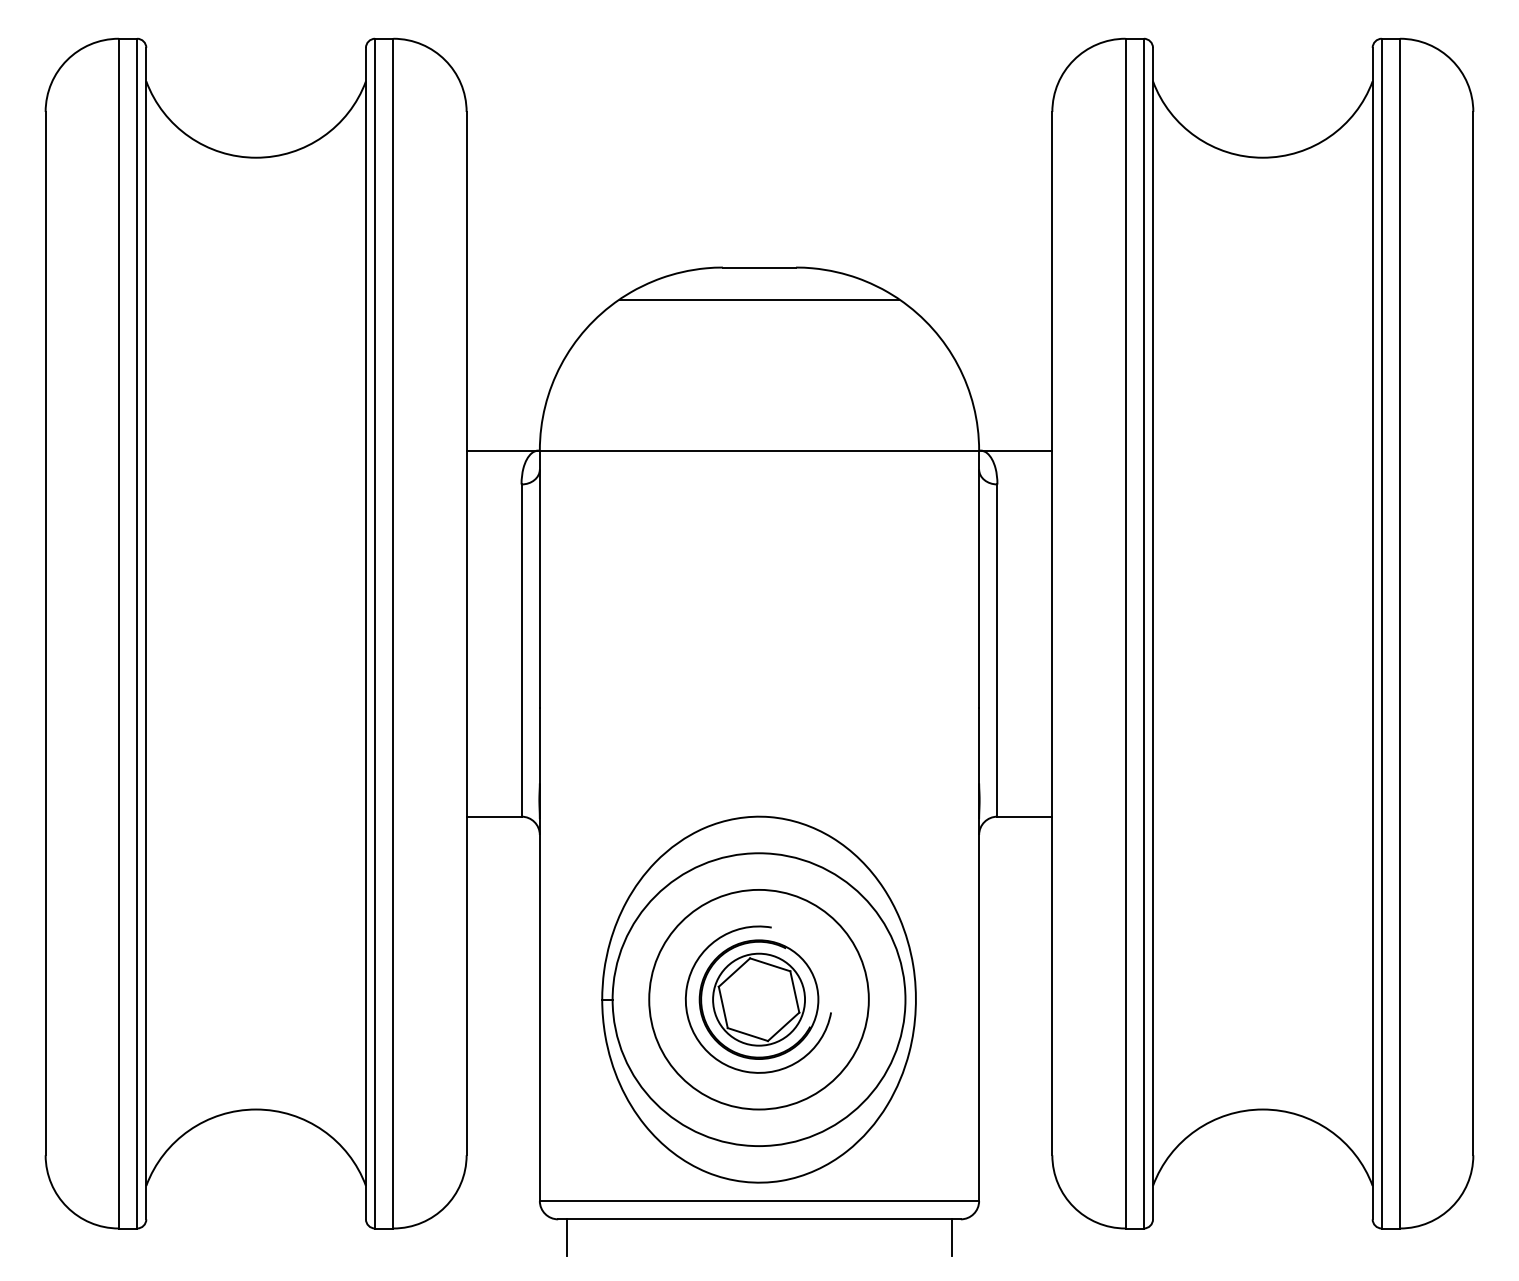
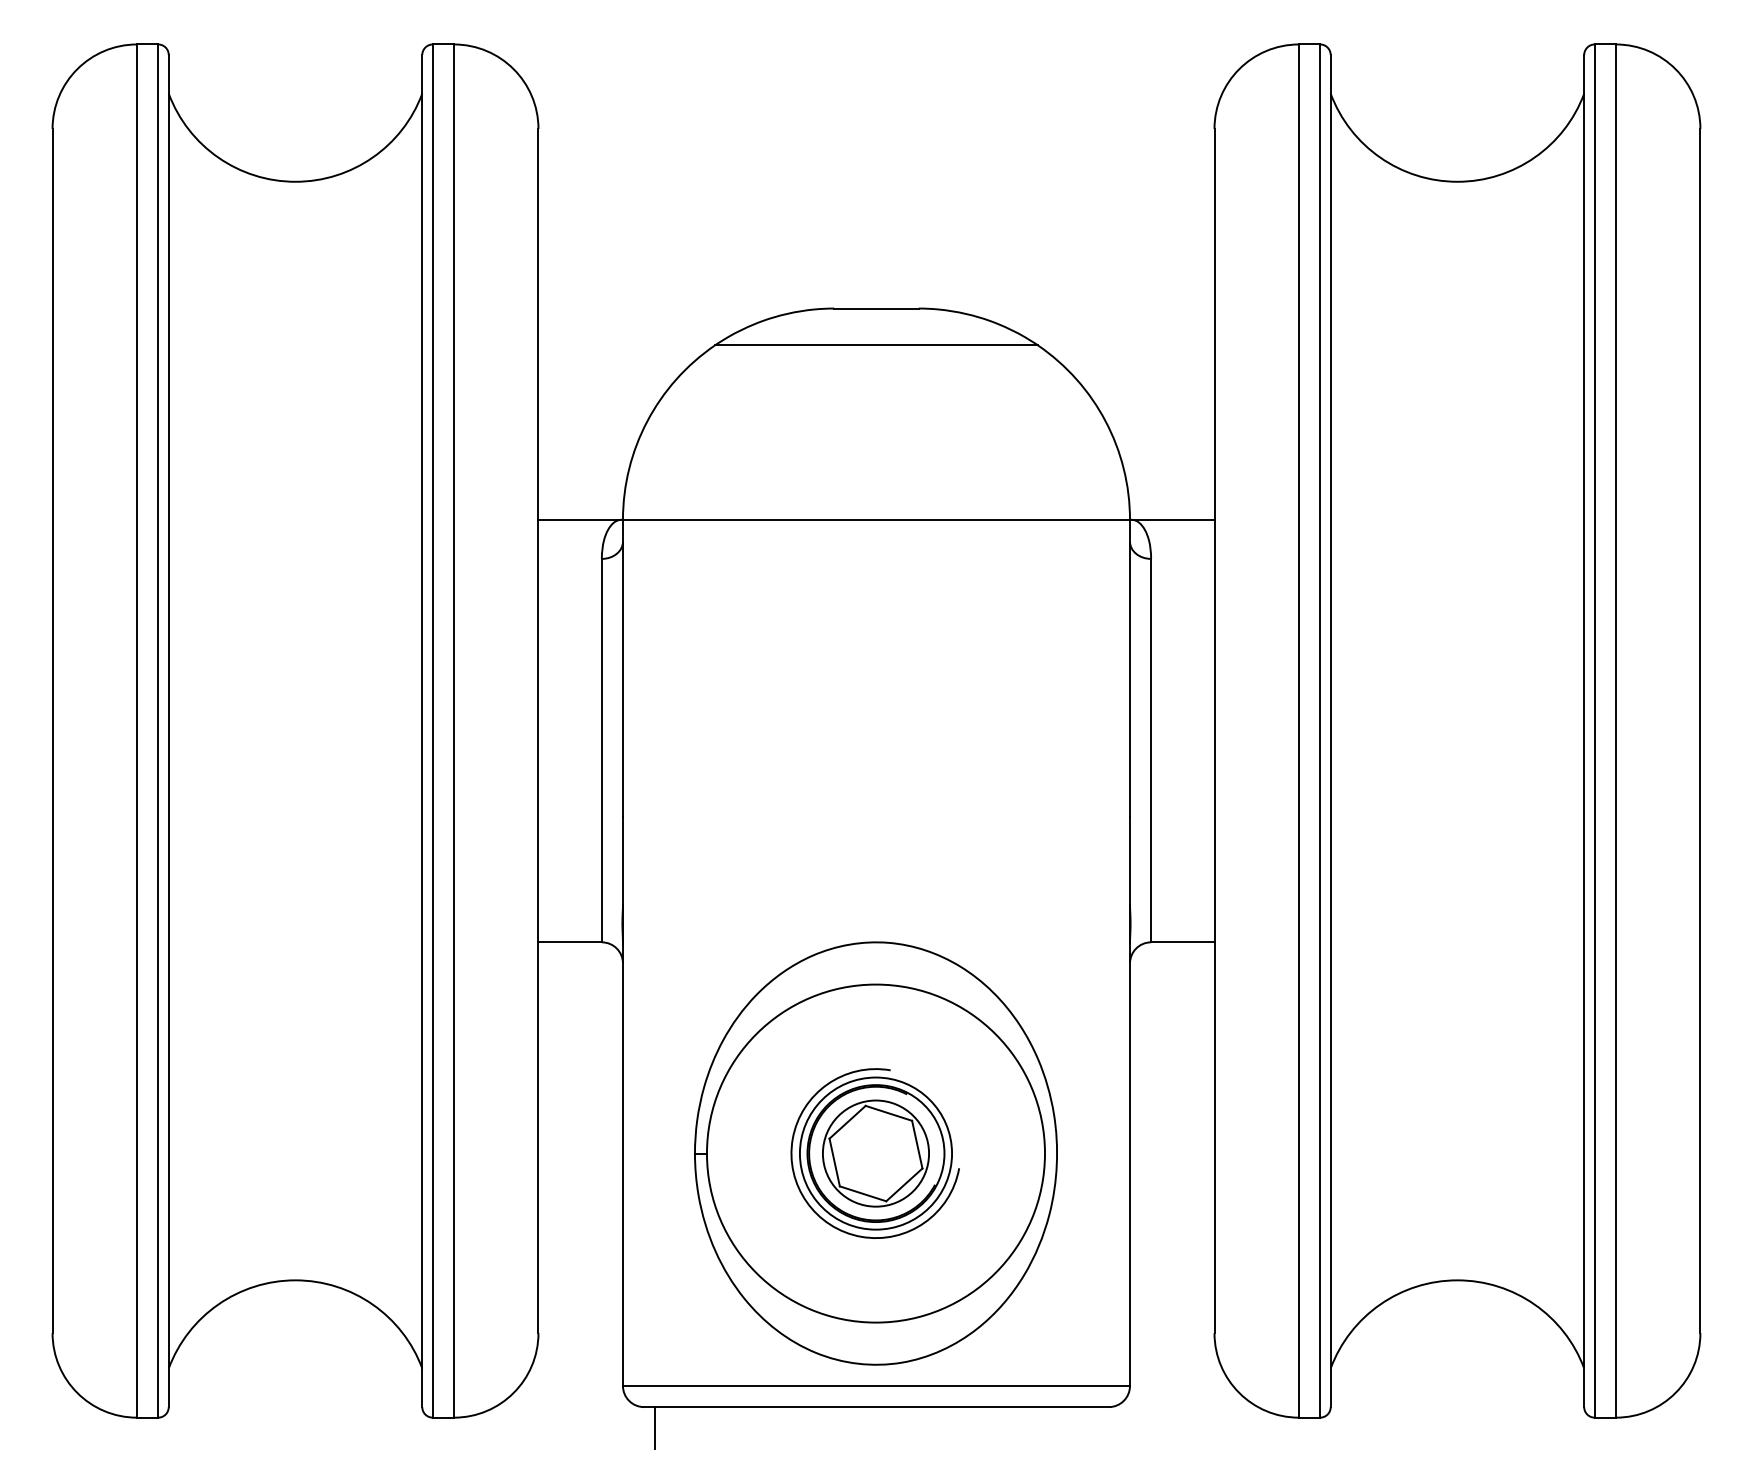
circle: (758, 999) -> (875, 1153), size x0.6
line: (951, 1237) -> (1098, 1428), removed

